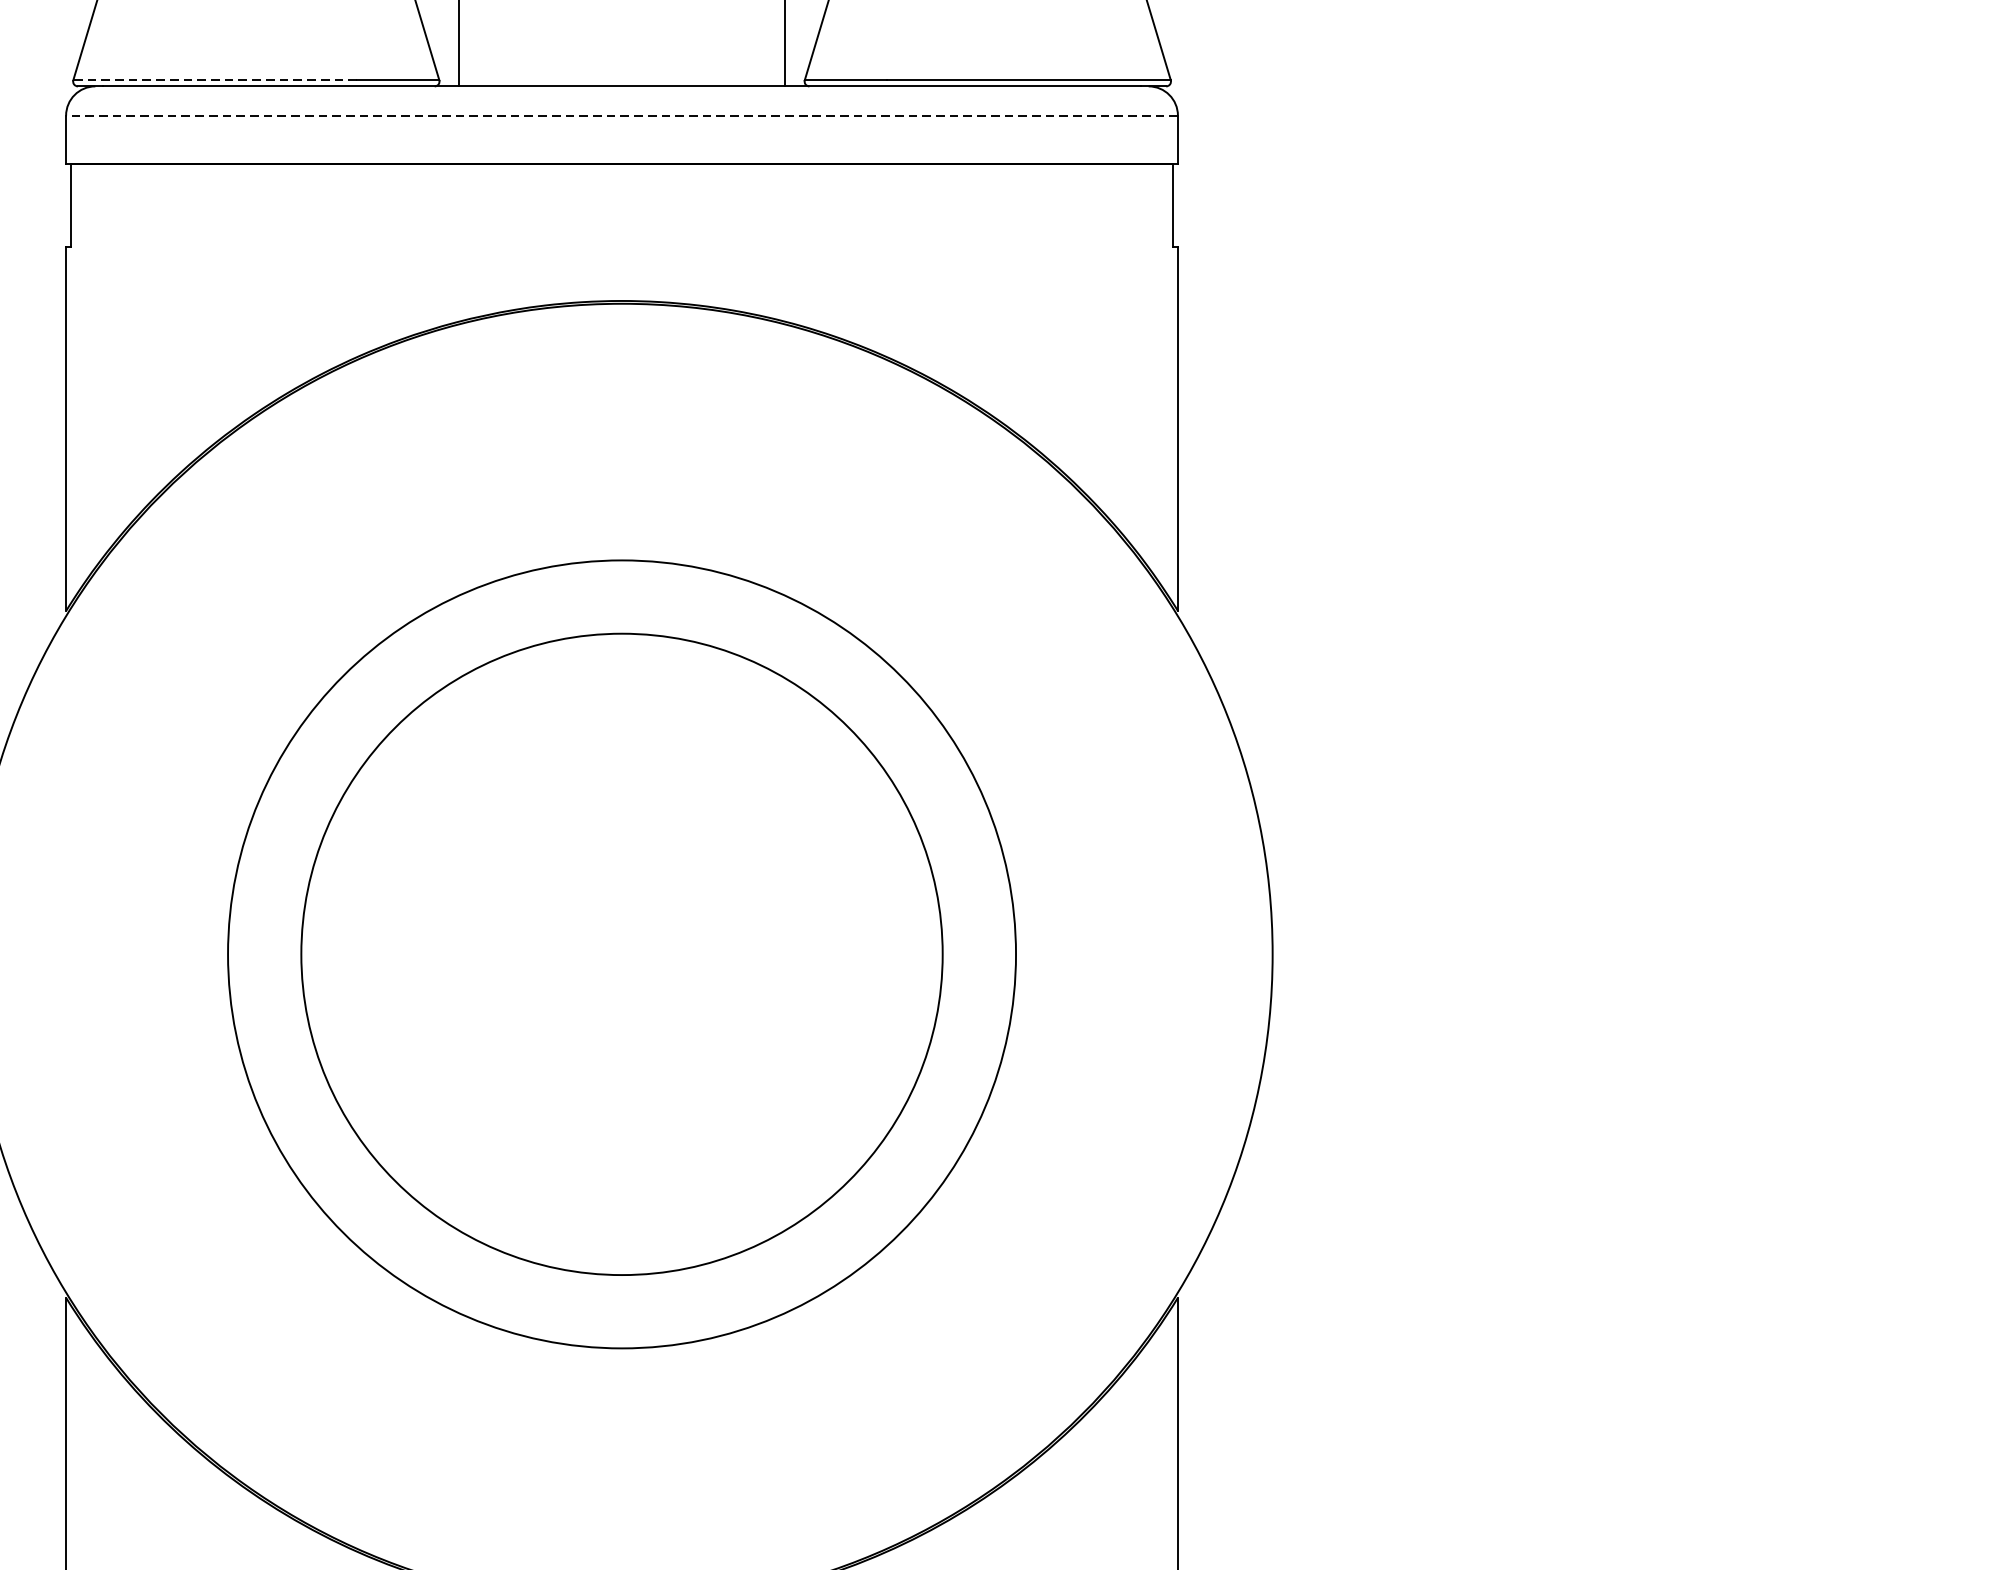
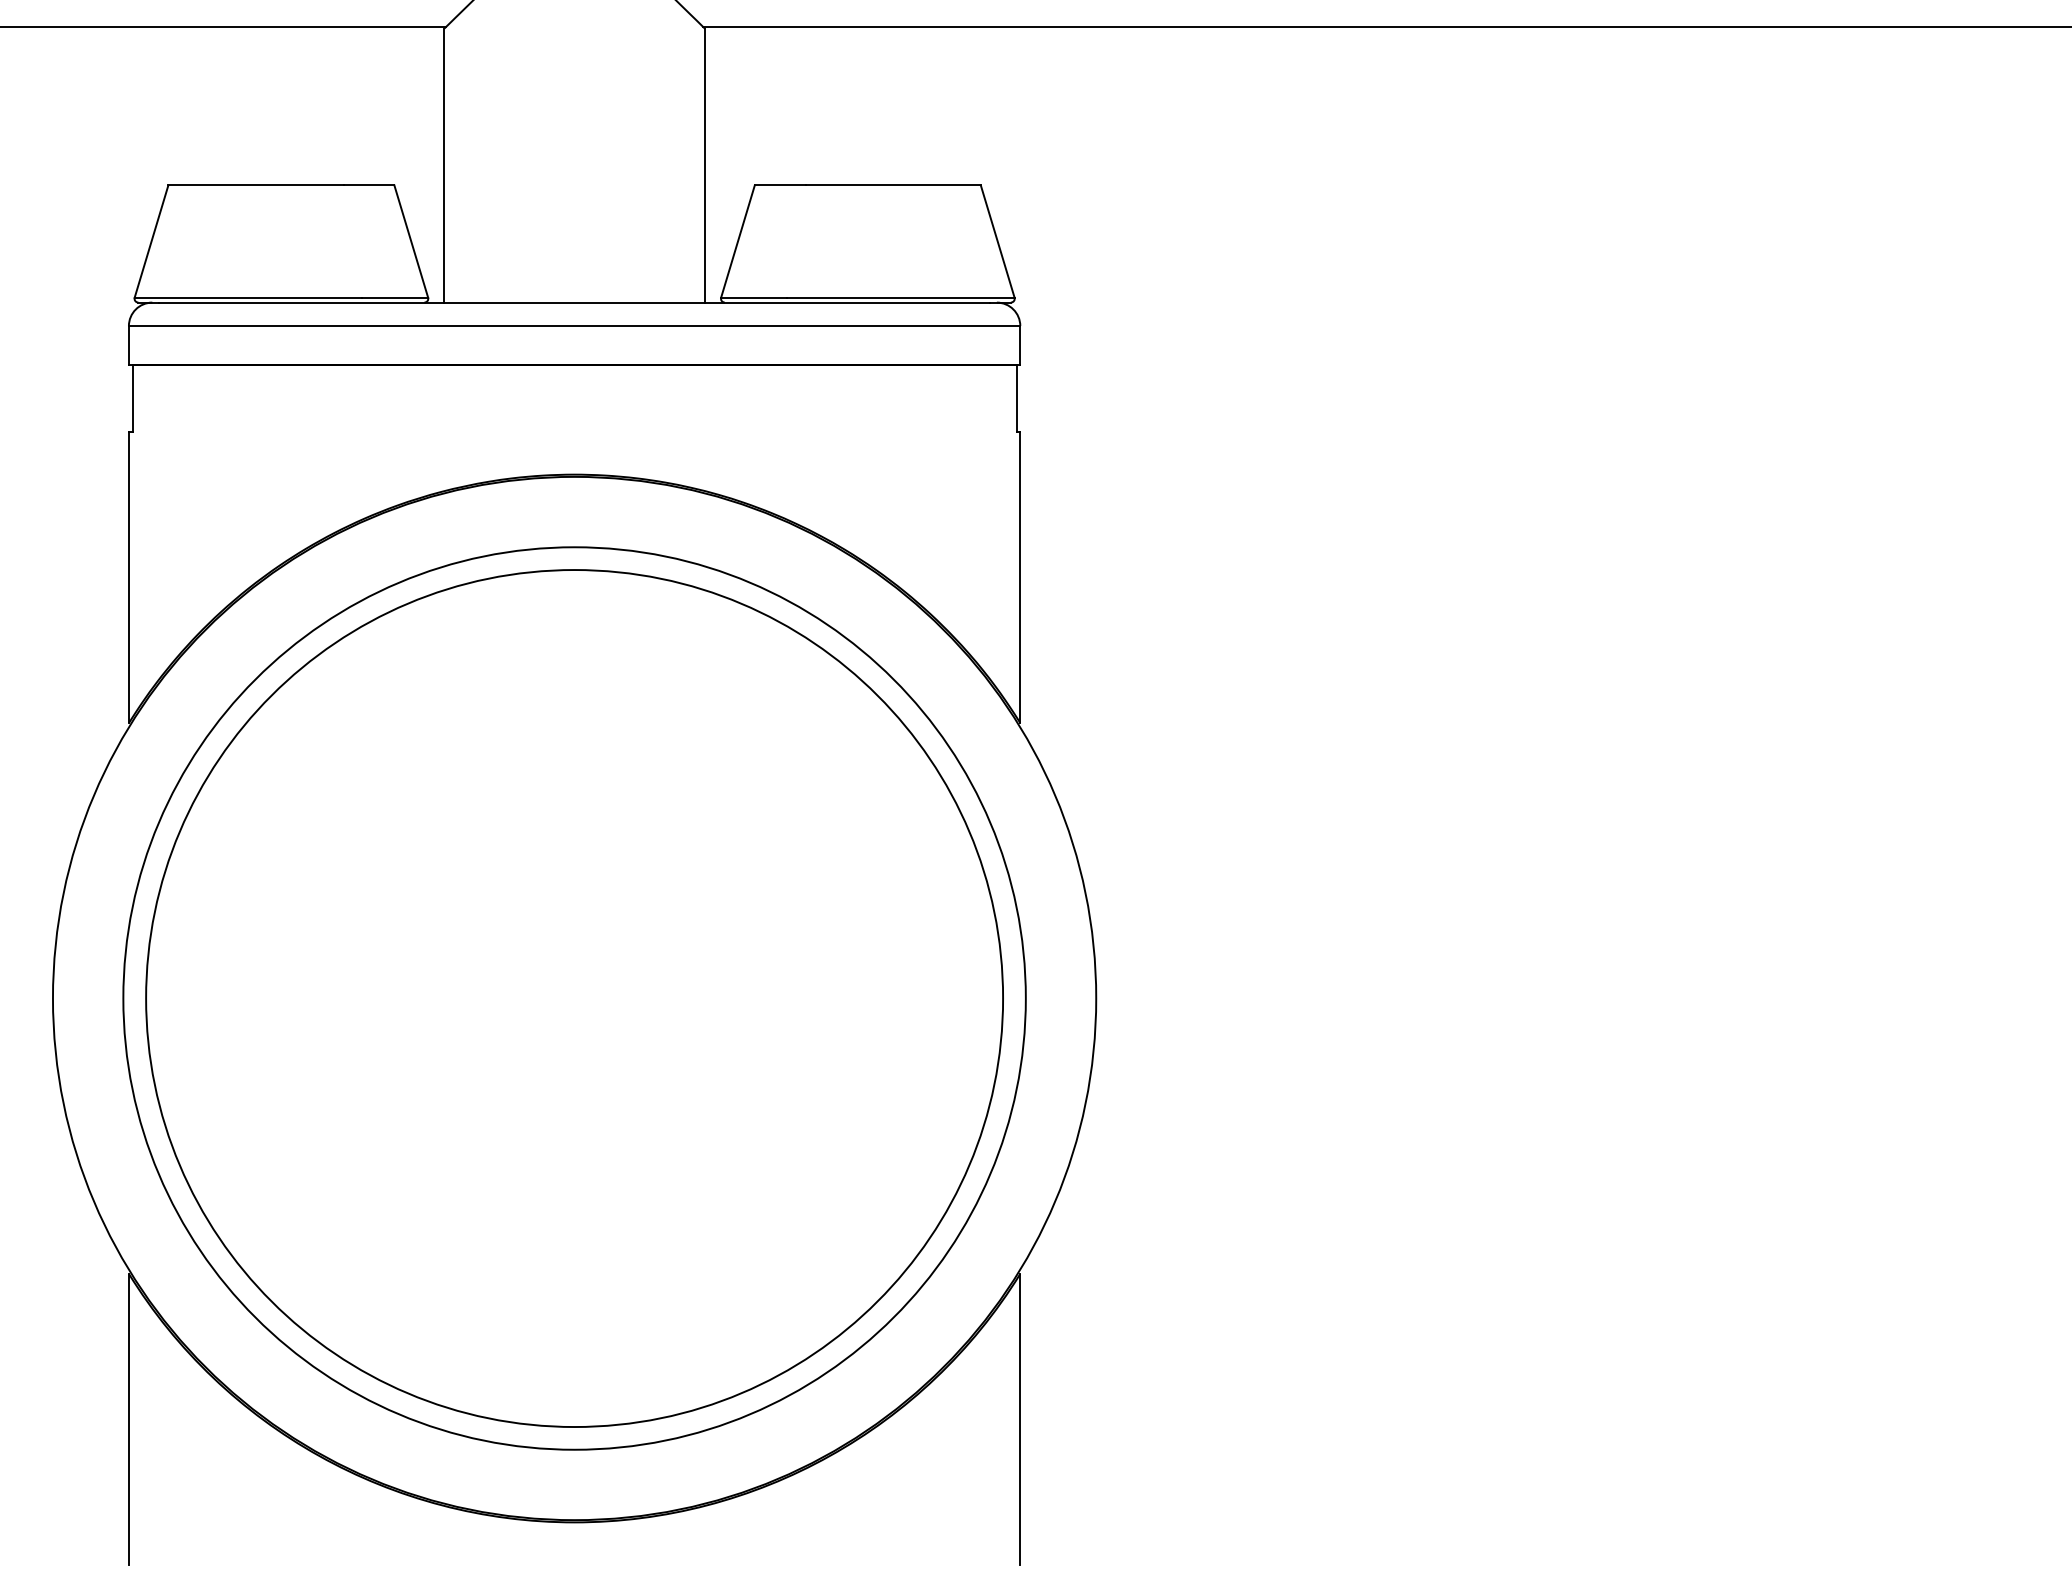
line: (215, 80) -> (248, 297), dashed -> solid
line: (621, 116) -> (574, 326), dashed -> solid
circle: (621, 954) -> (574, 998), size x1.43
circle: (621, 954) -> (574, 998), size x1.67

